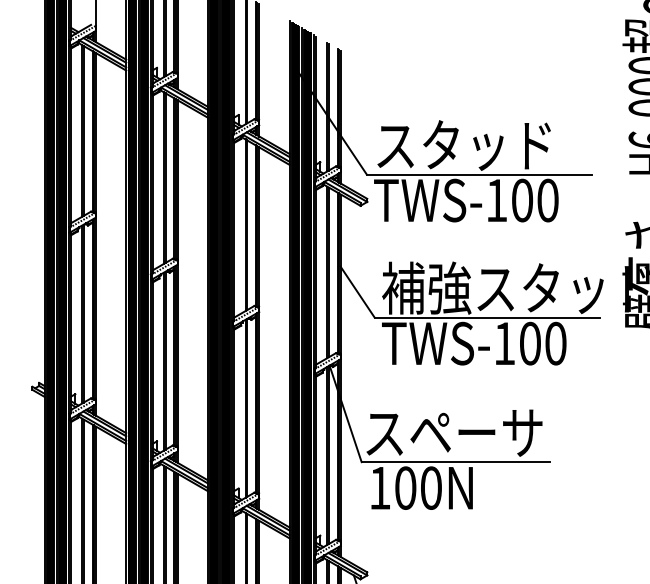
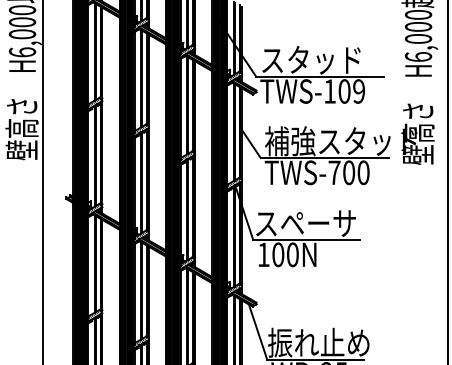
text: (548, 200) -> (359, 91), TWS-100 -> TWS-109
text: (504, 343) -> (334, 172), TWS-100 -> TWS-700

